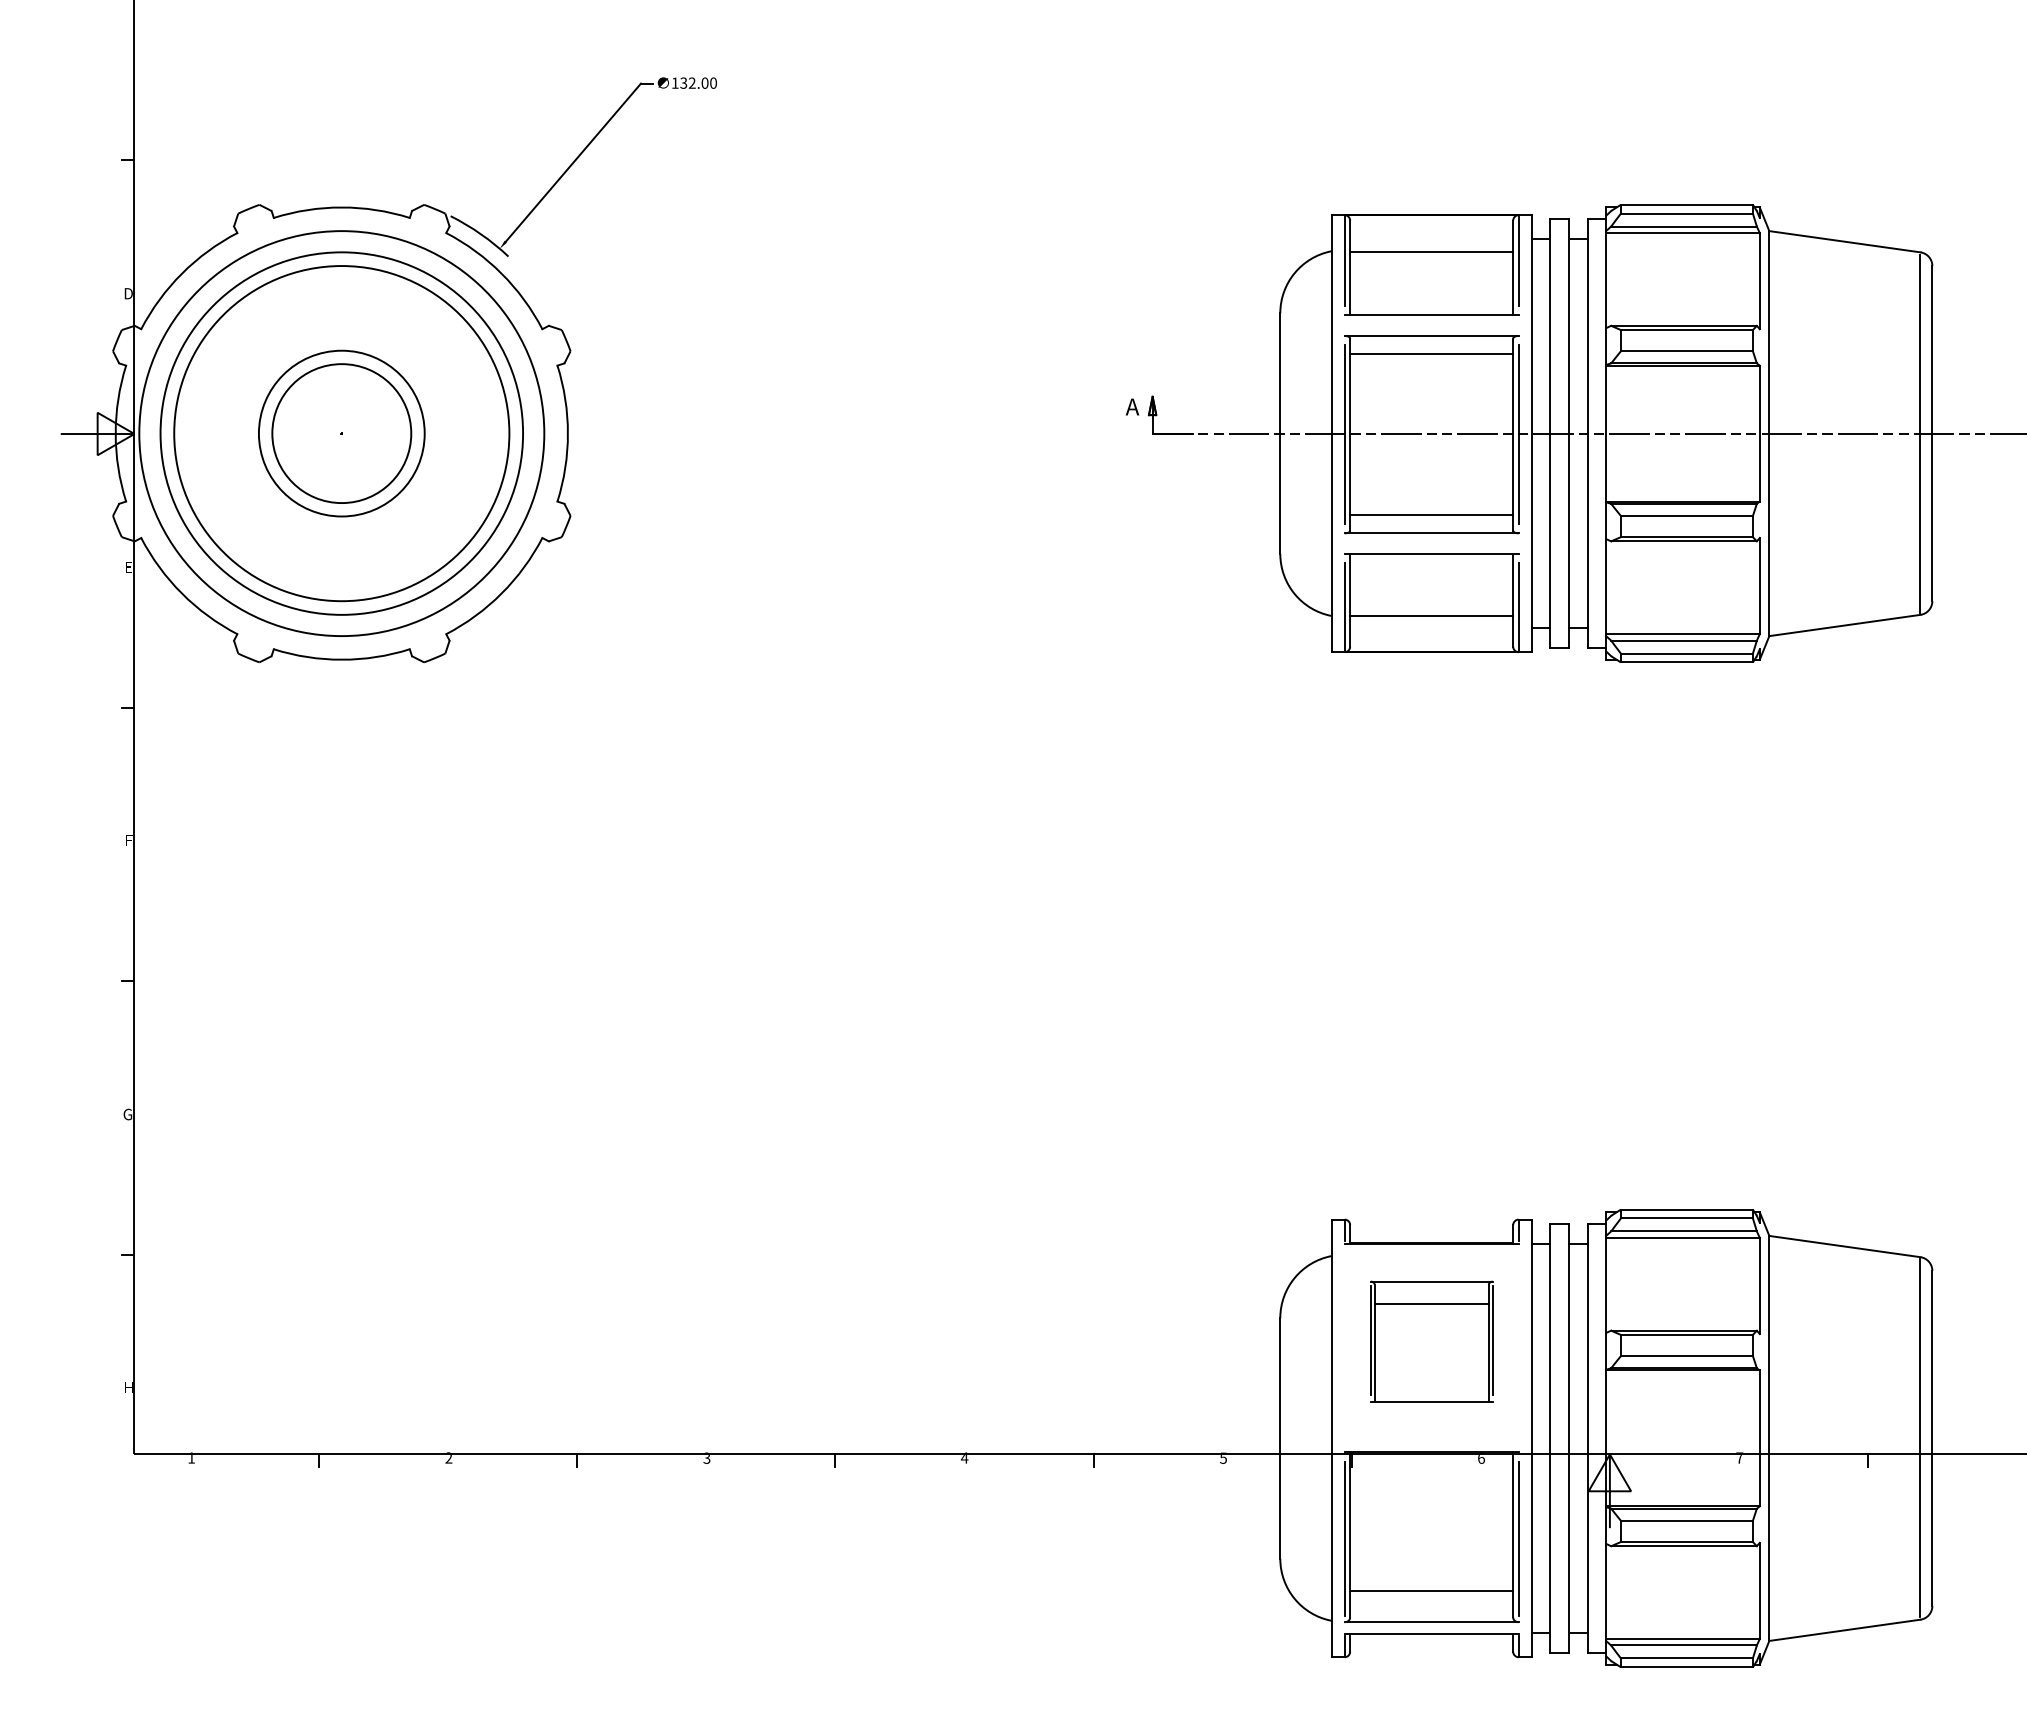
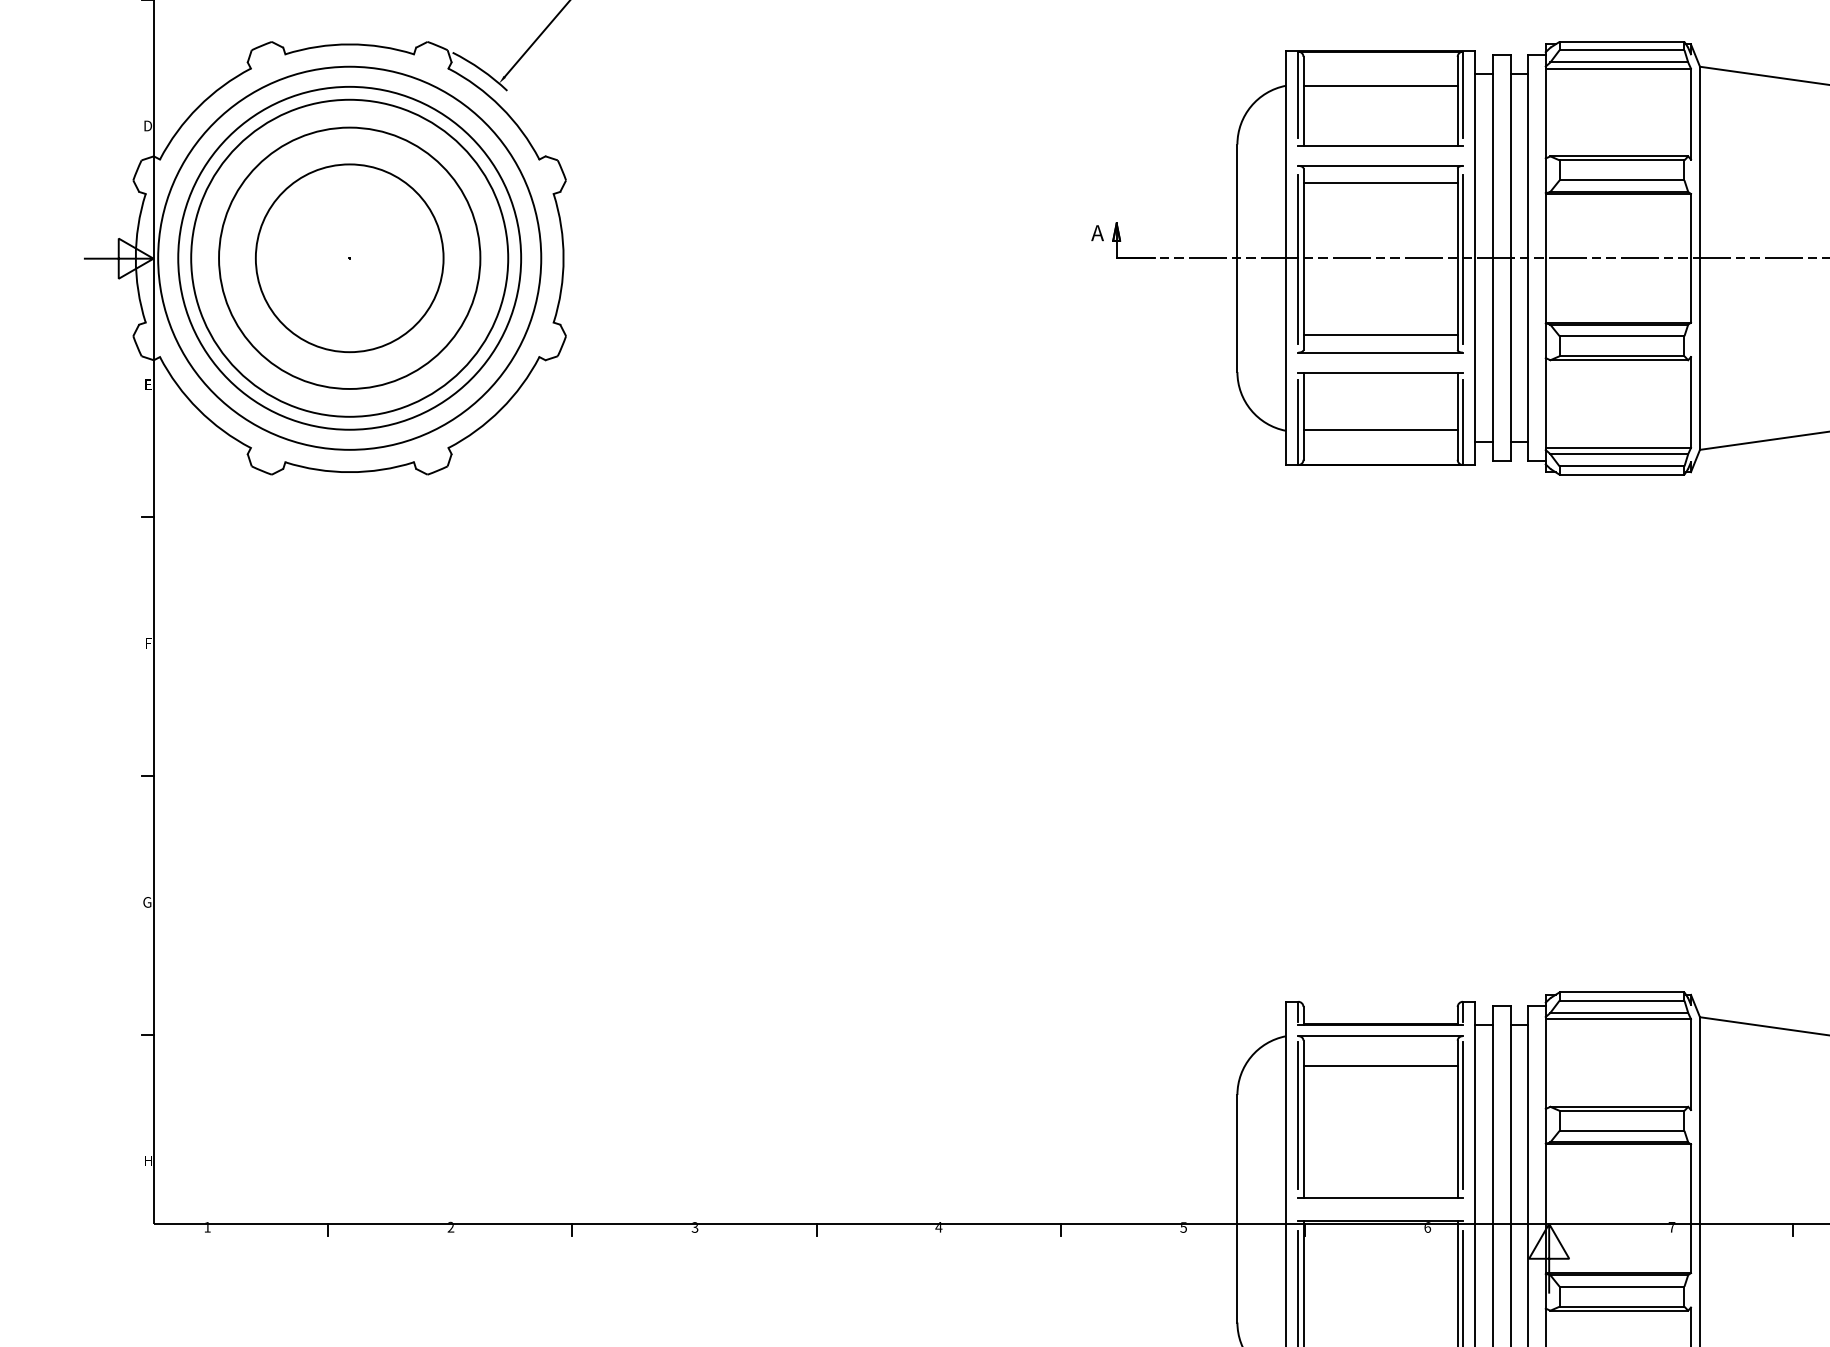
circle: (341, 433) -> (349, 258), size x1.43
circle: (341, 433) -> (349, 258), size x1.67
part: (1431, 1341) -> (1380, 1117), size x1.43

